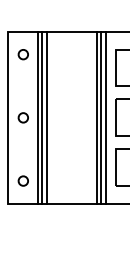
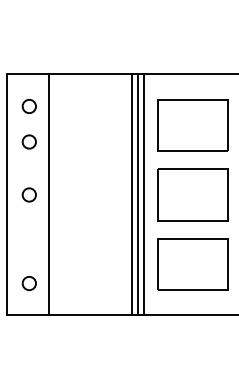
circle: (22, 79) -> (28, 141), added
line: (42, 117) -> (55, 194), removed
line: (46, 117) -> (61, 194), removed

